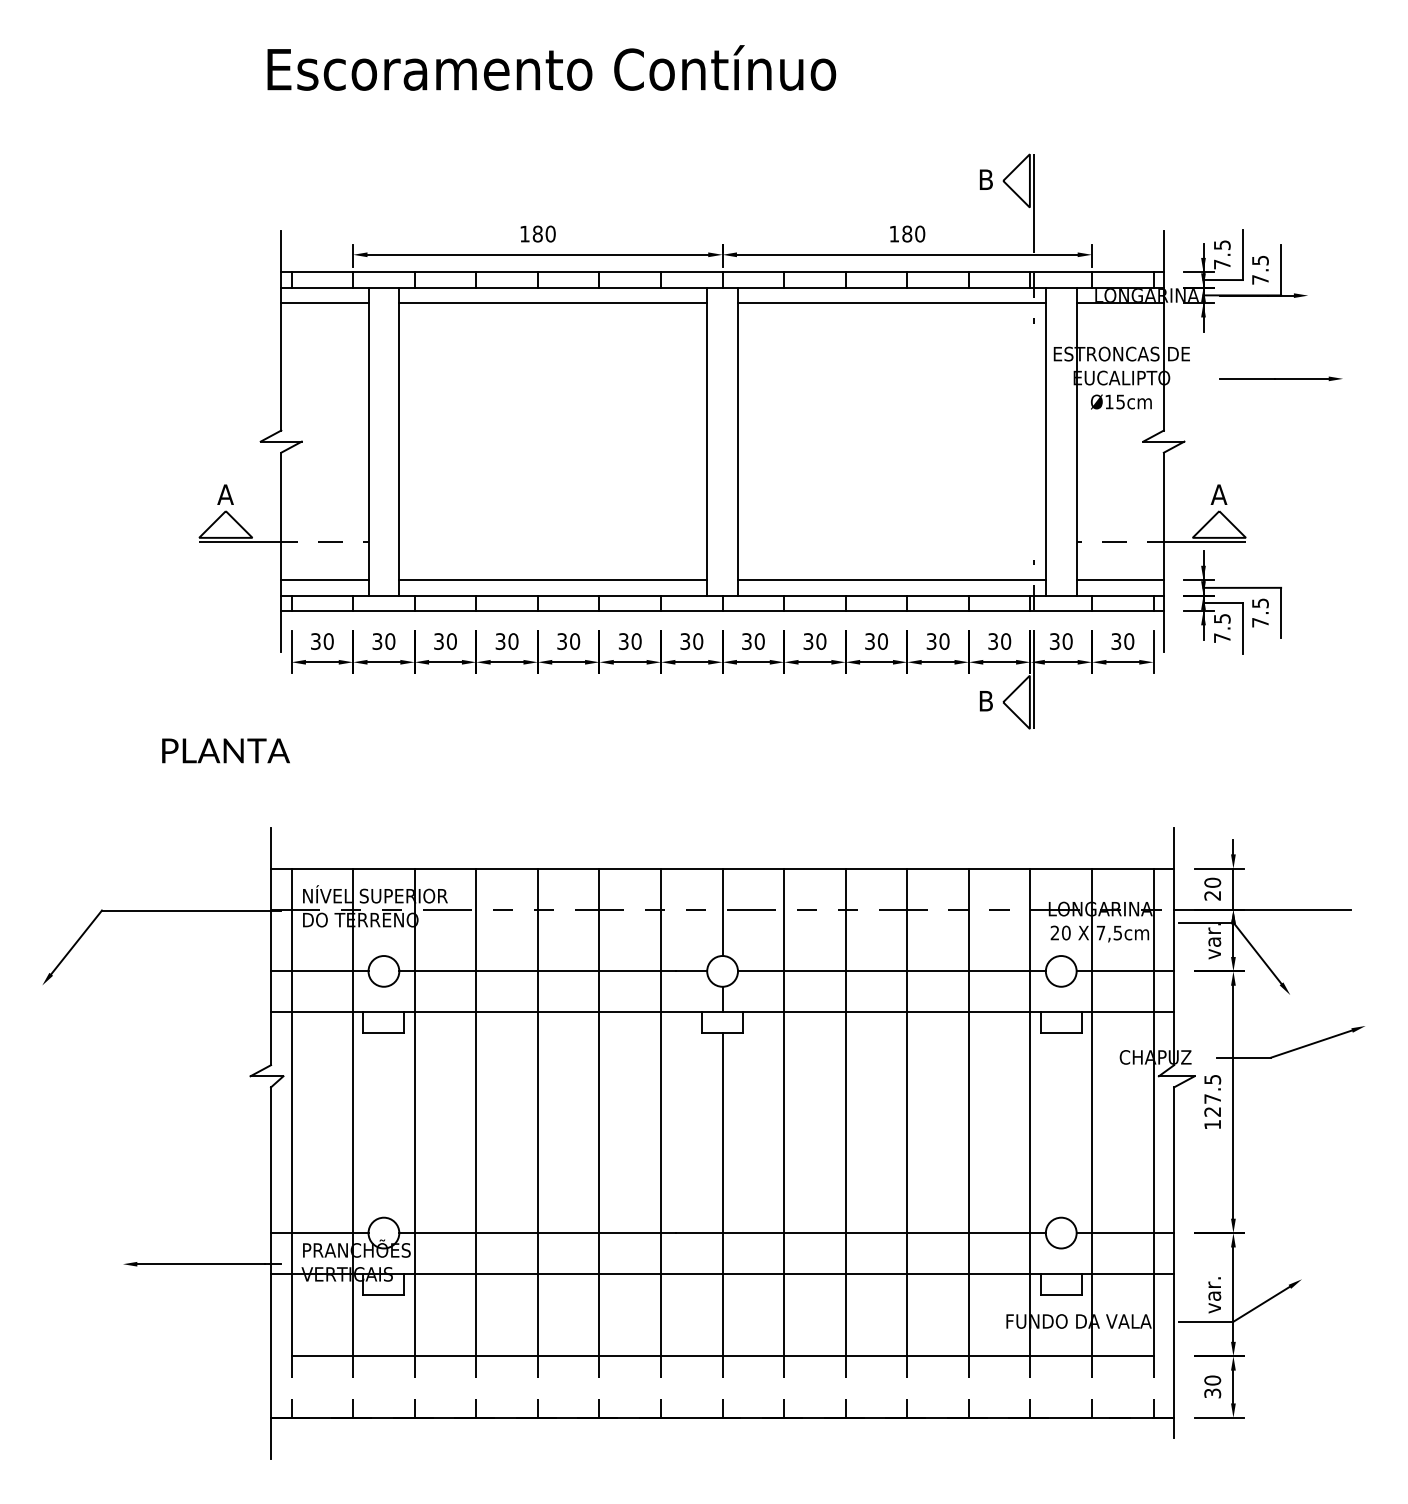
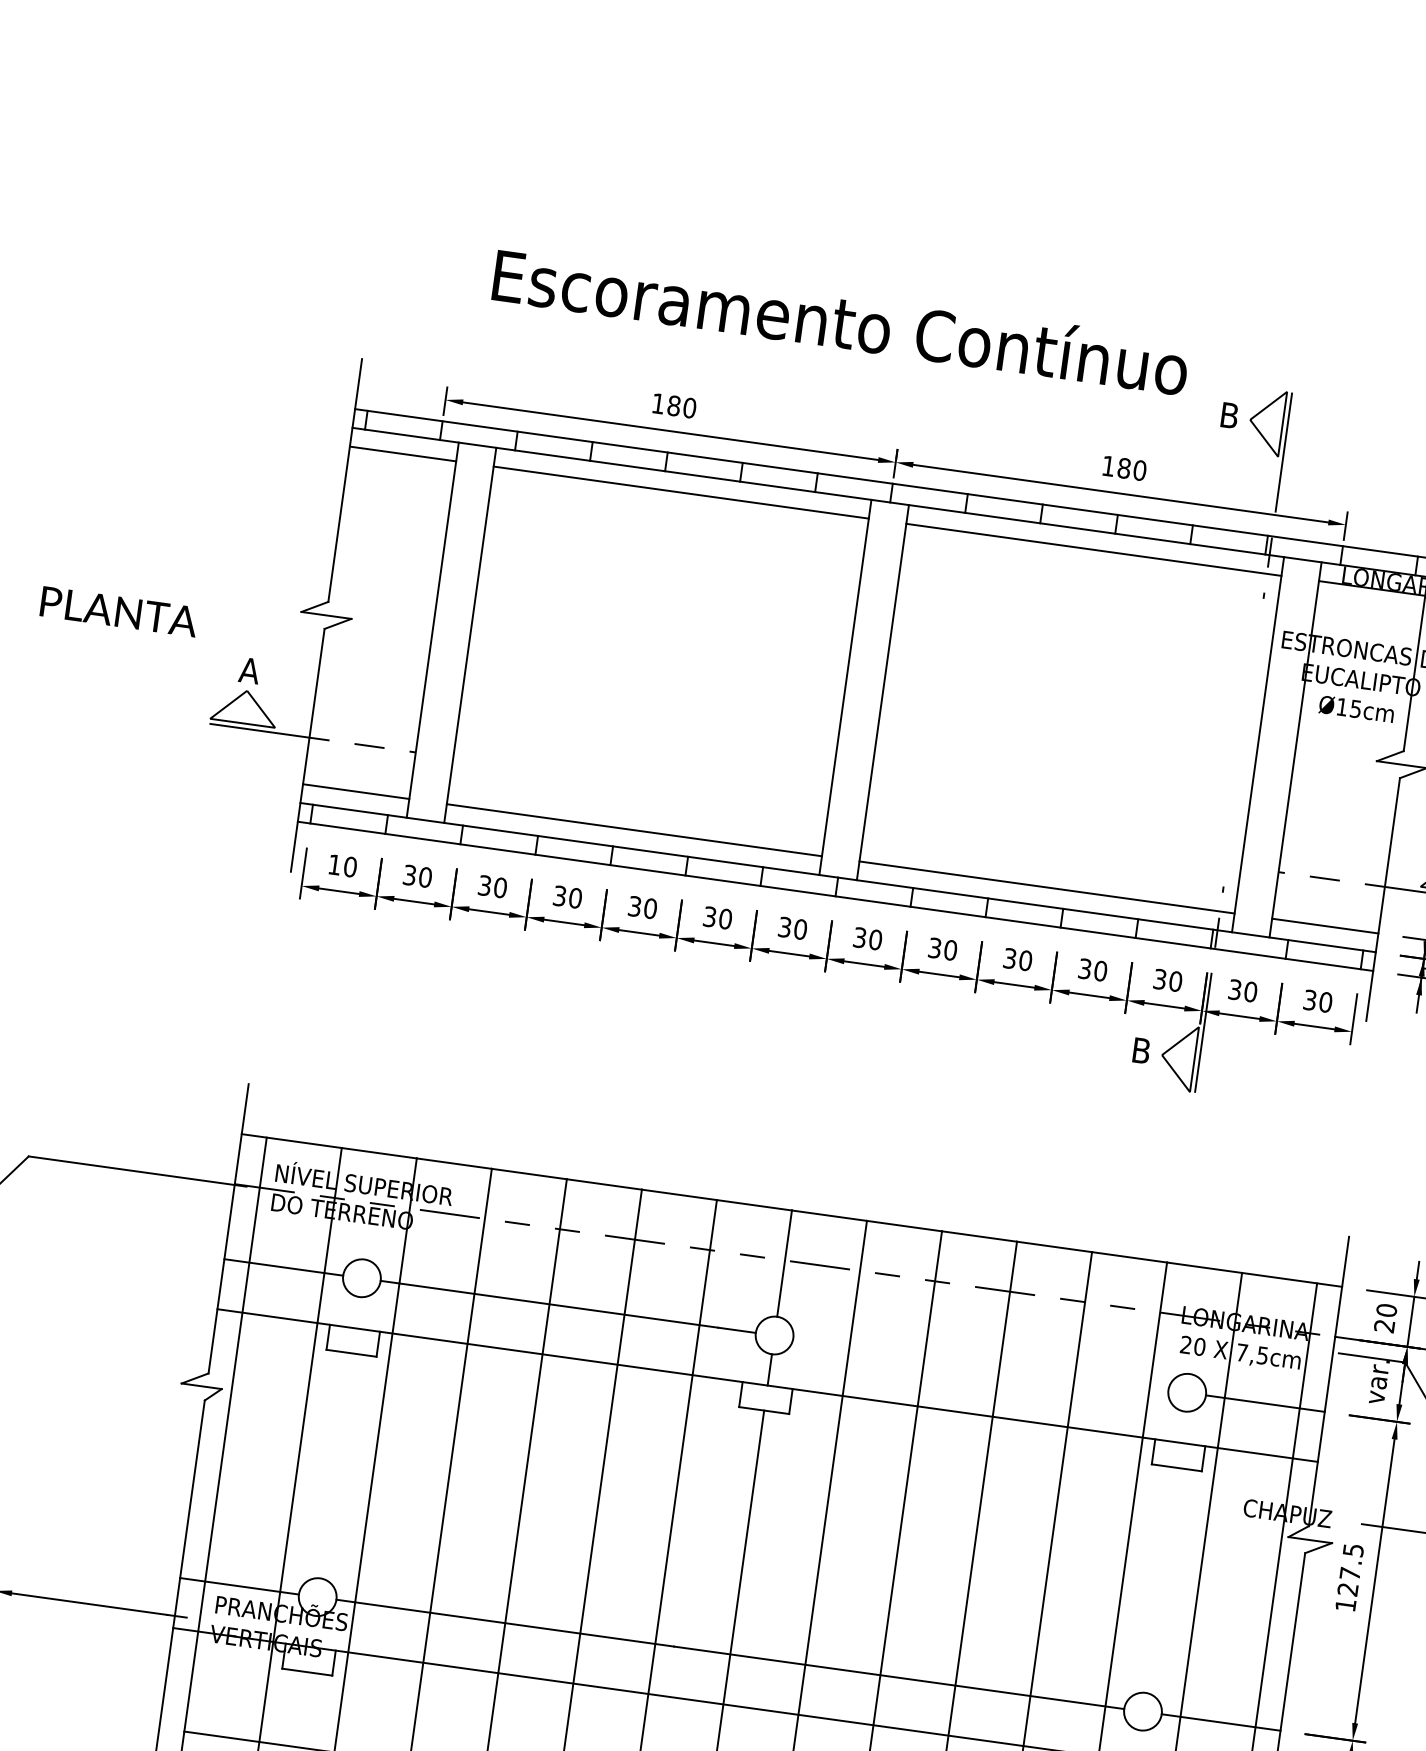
text: (551, 67) -> (840, 320), moved
text: (315, 641) -> (334, 864), 30 -> 10
text: (225, 750) -> (118, 611), moved
line: (891, 971) -> (980, 1364), removed

